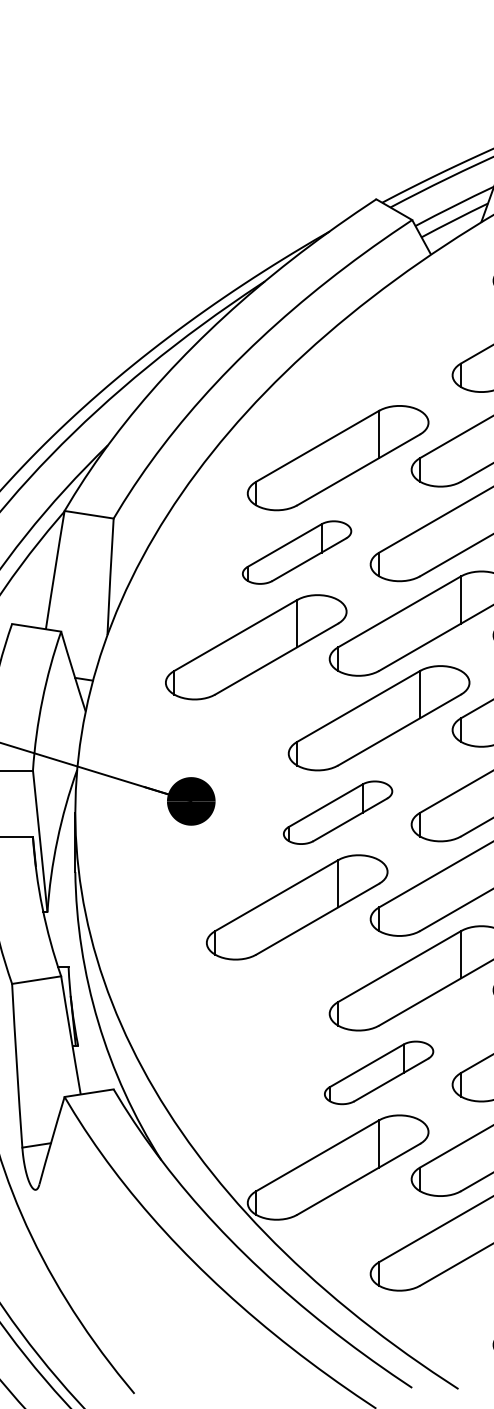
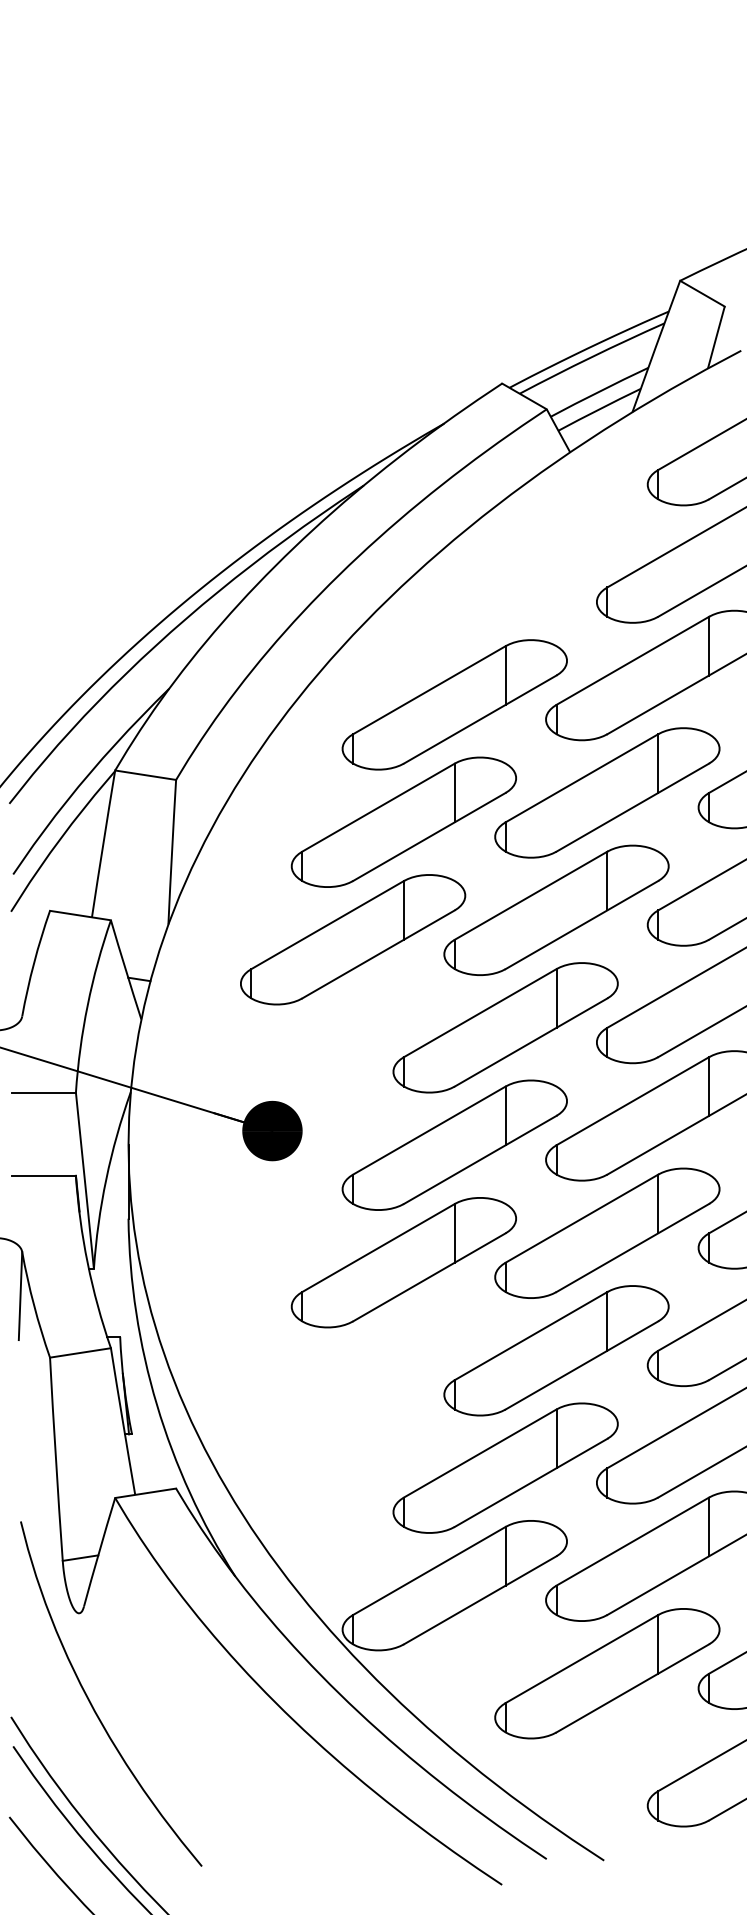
part: (296, 552) -> (403, 821), size x1.67
part: (337, 812) -> (454, 1144), size x1.67
part: (378, 1072) -> (505, 1467), size x1.67

